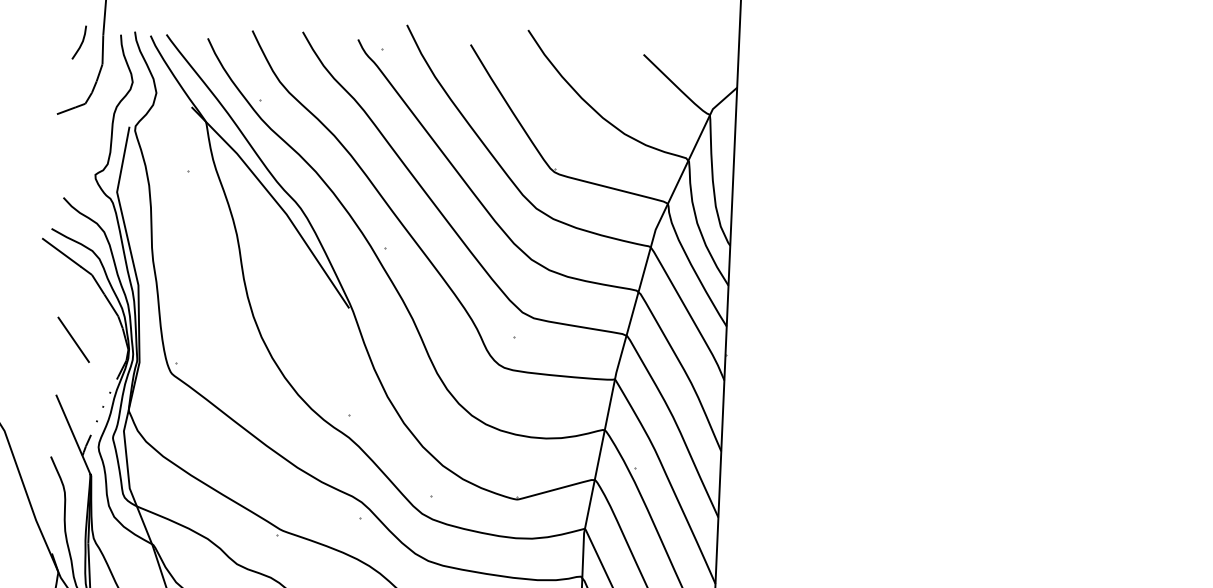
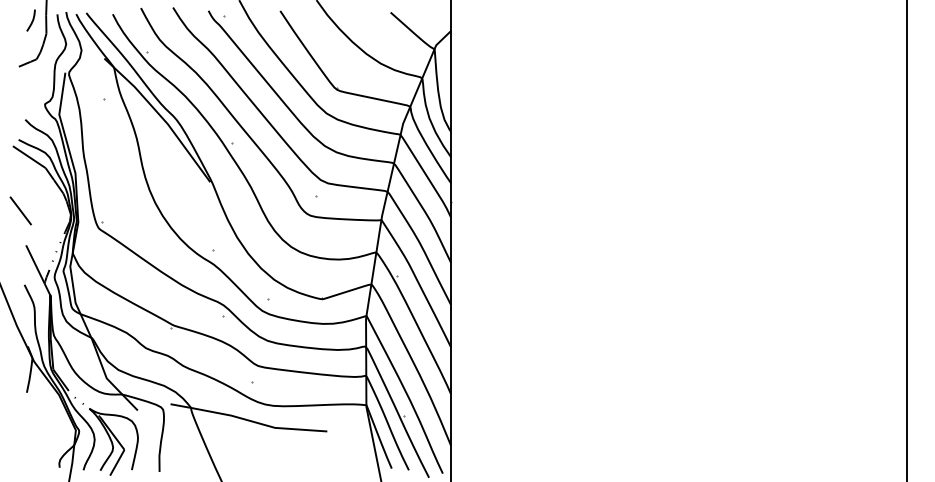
line: (73, 339) -> (20, 210), moved

